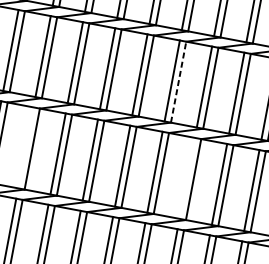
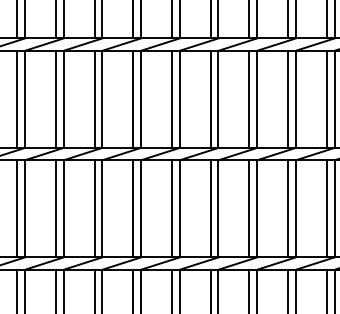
line: (178, 82) -> (218, 99), dashed -> solid
line: (25, 147) -> (55, 208), added
line: (187, 178) -> (249, 208), added

